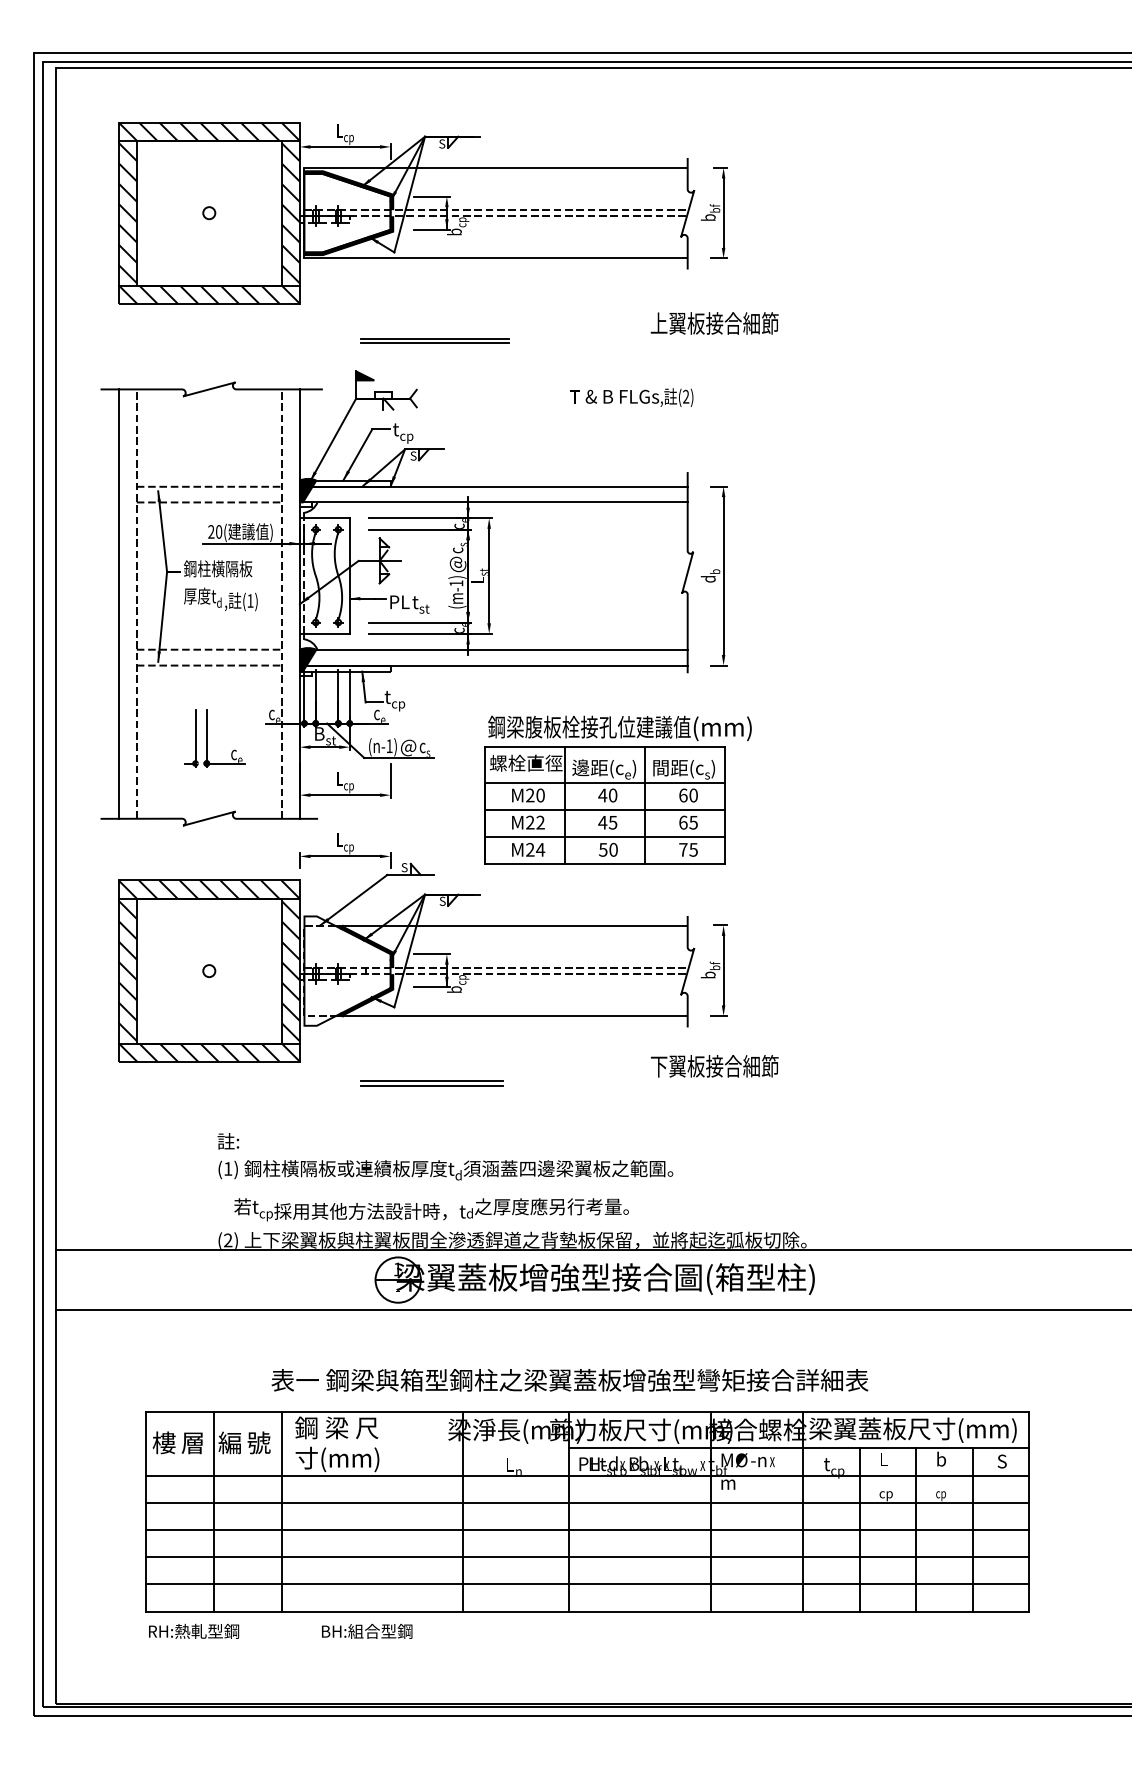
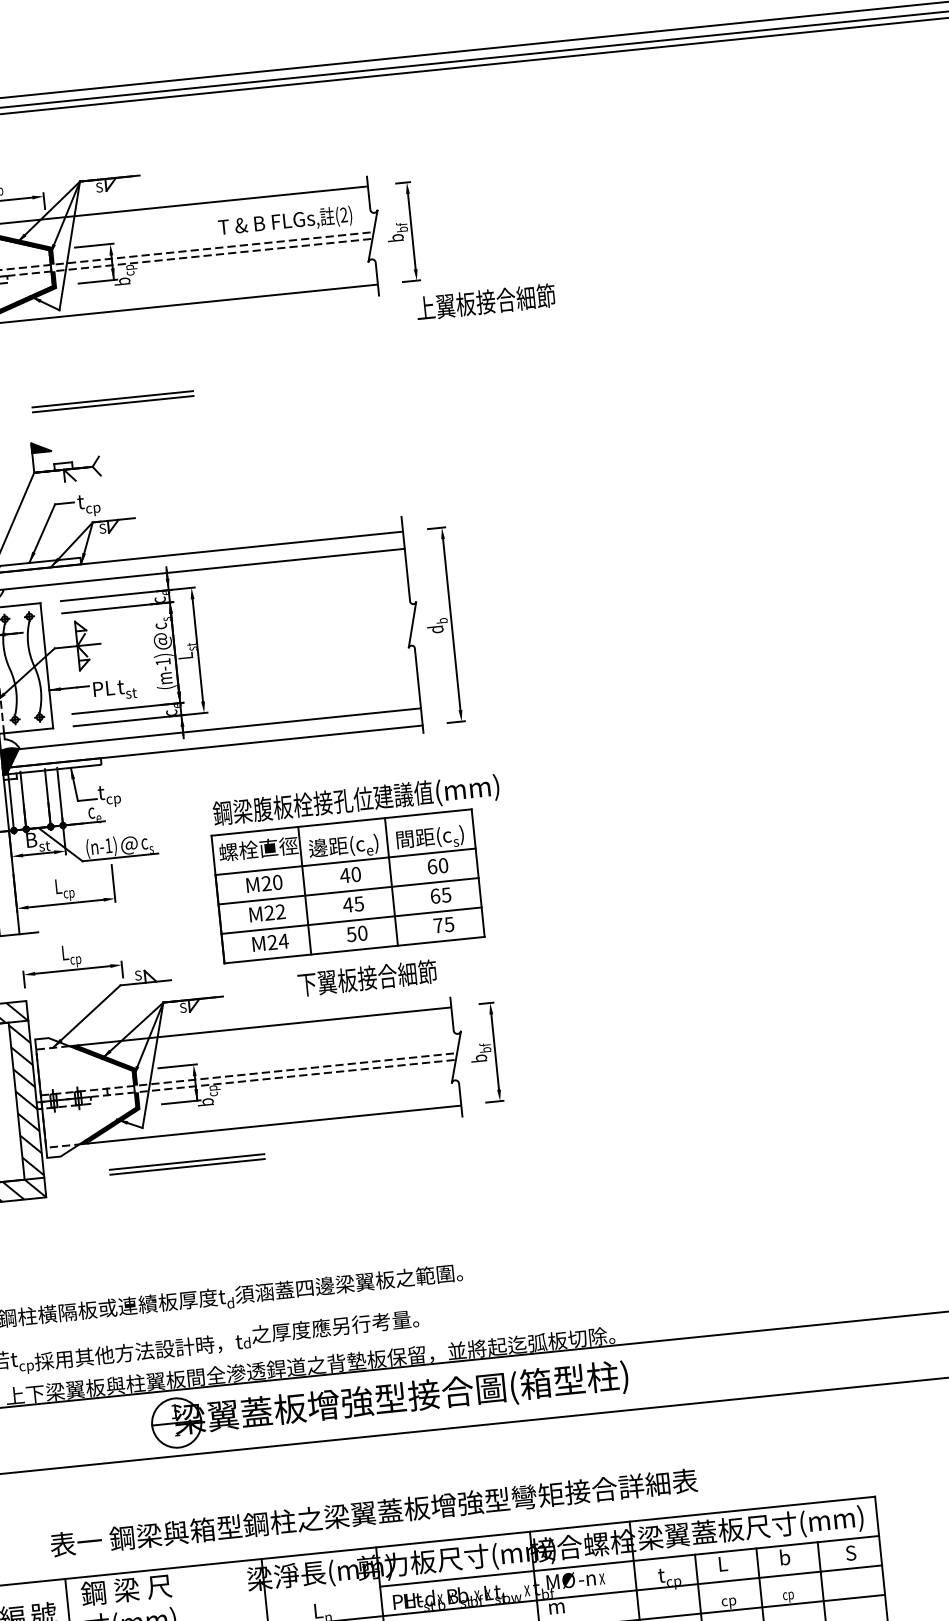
text: (714, 323) -> (485, 302), moved
text: (631, 397) -> (284, 221), moved
text: (714, 1066) -> (367, 978), moved
part: (431, 1083) -> (186, 1164), moved

